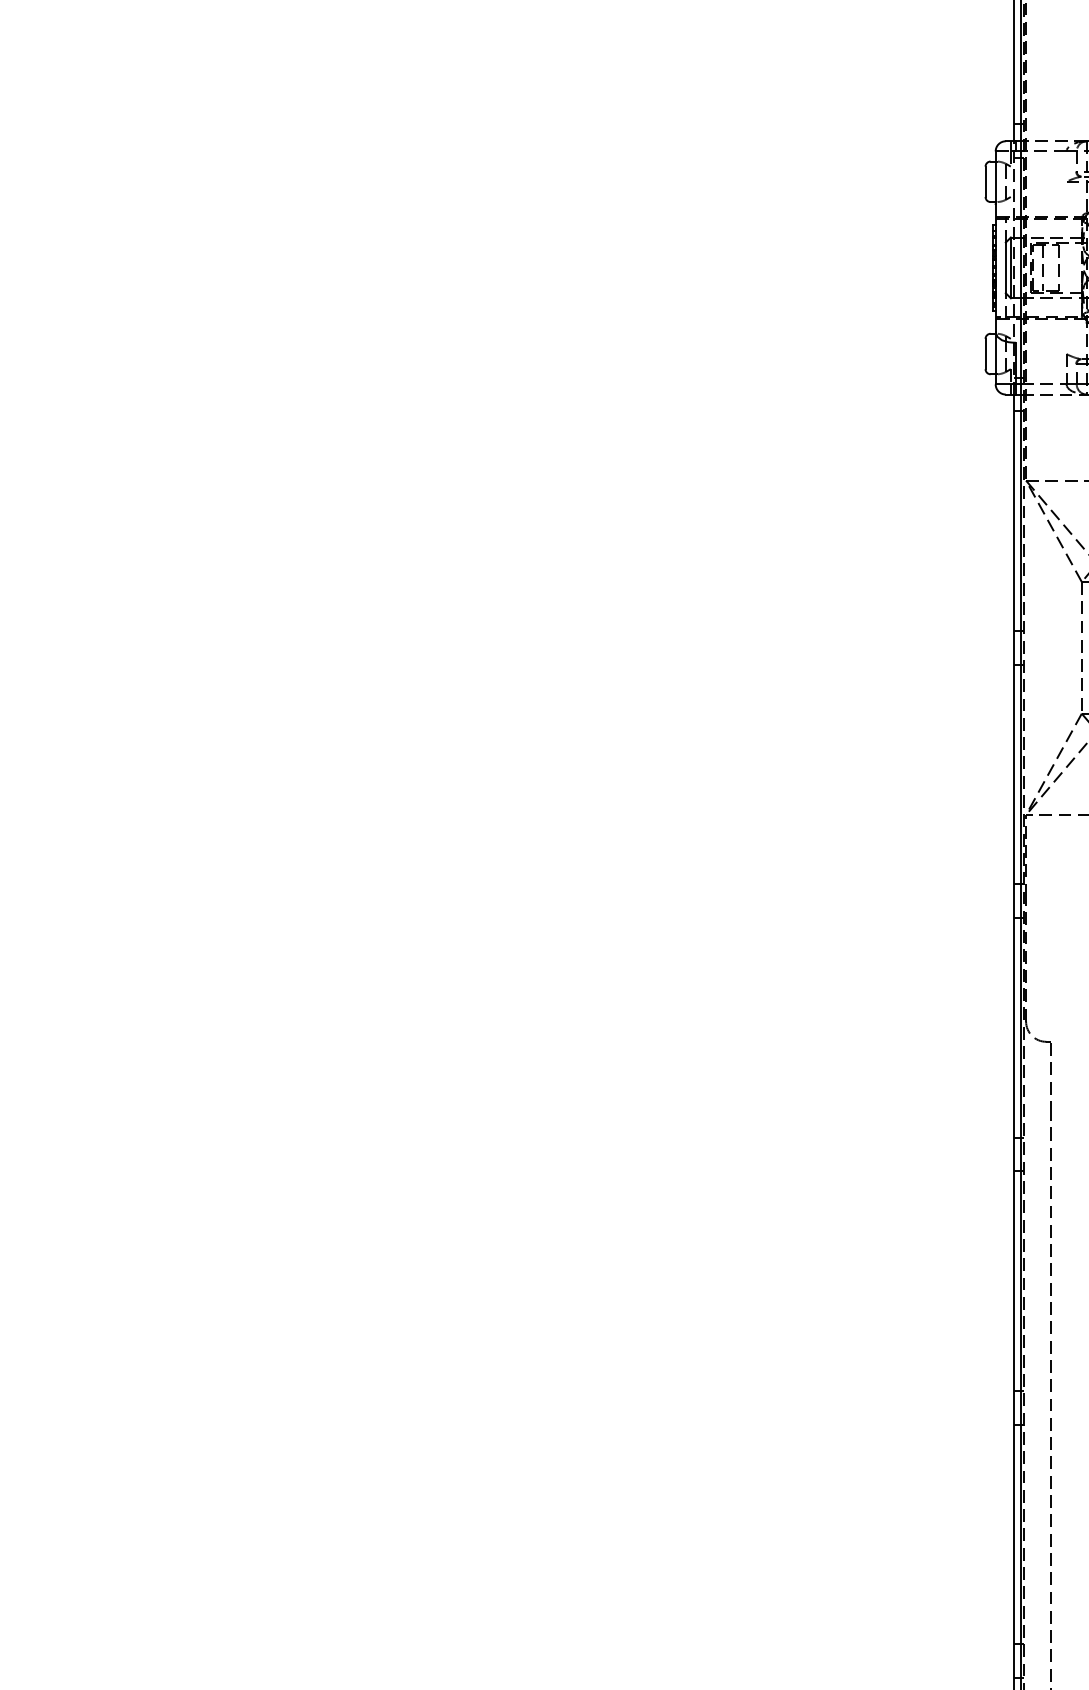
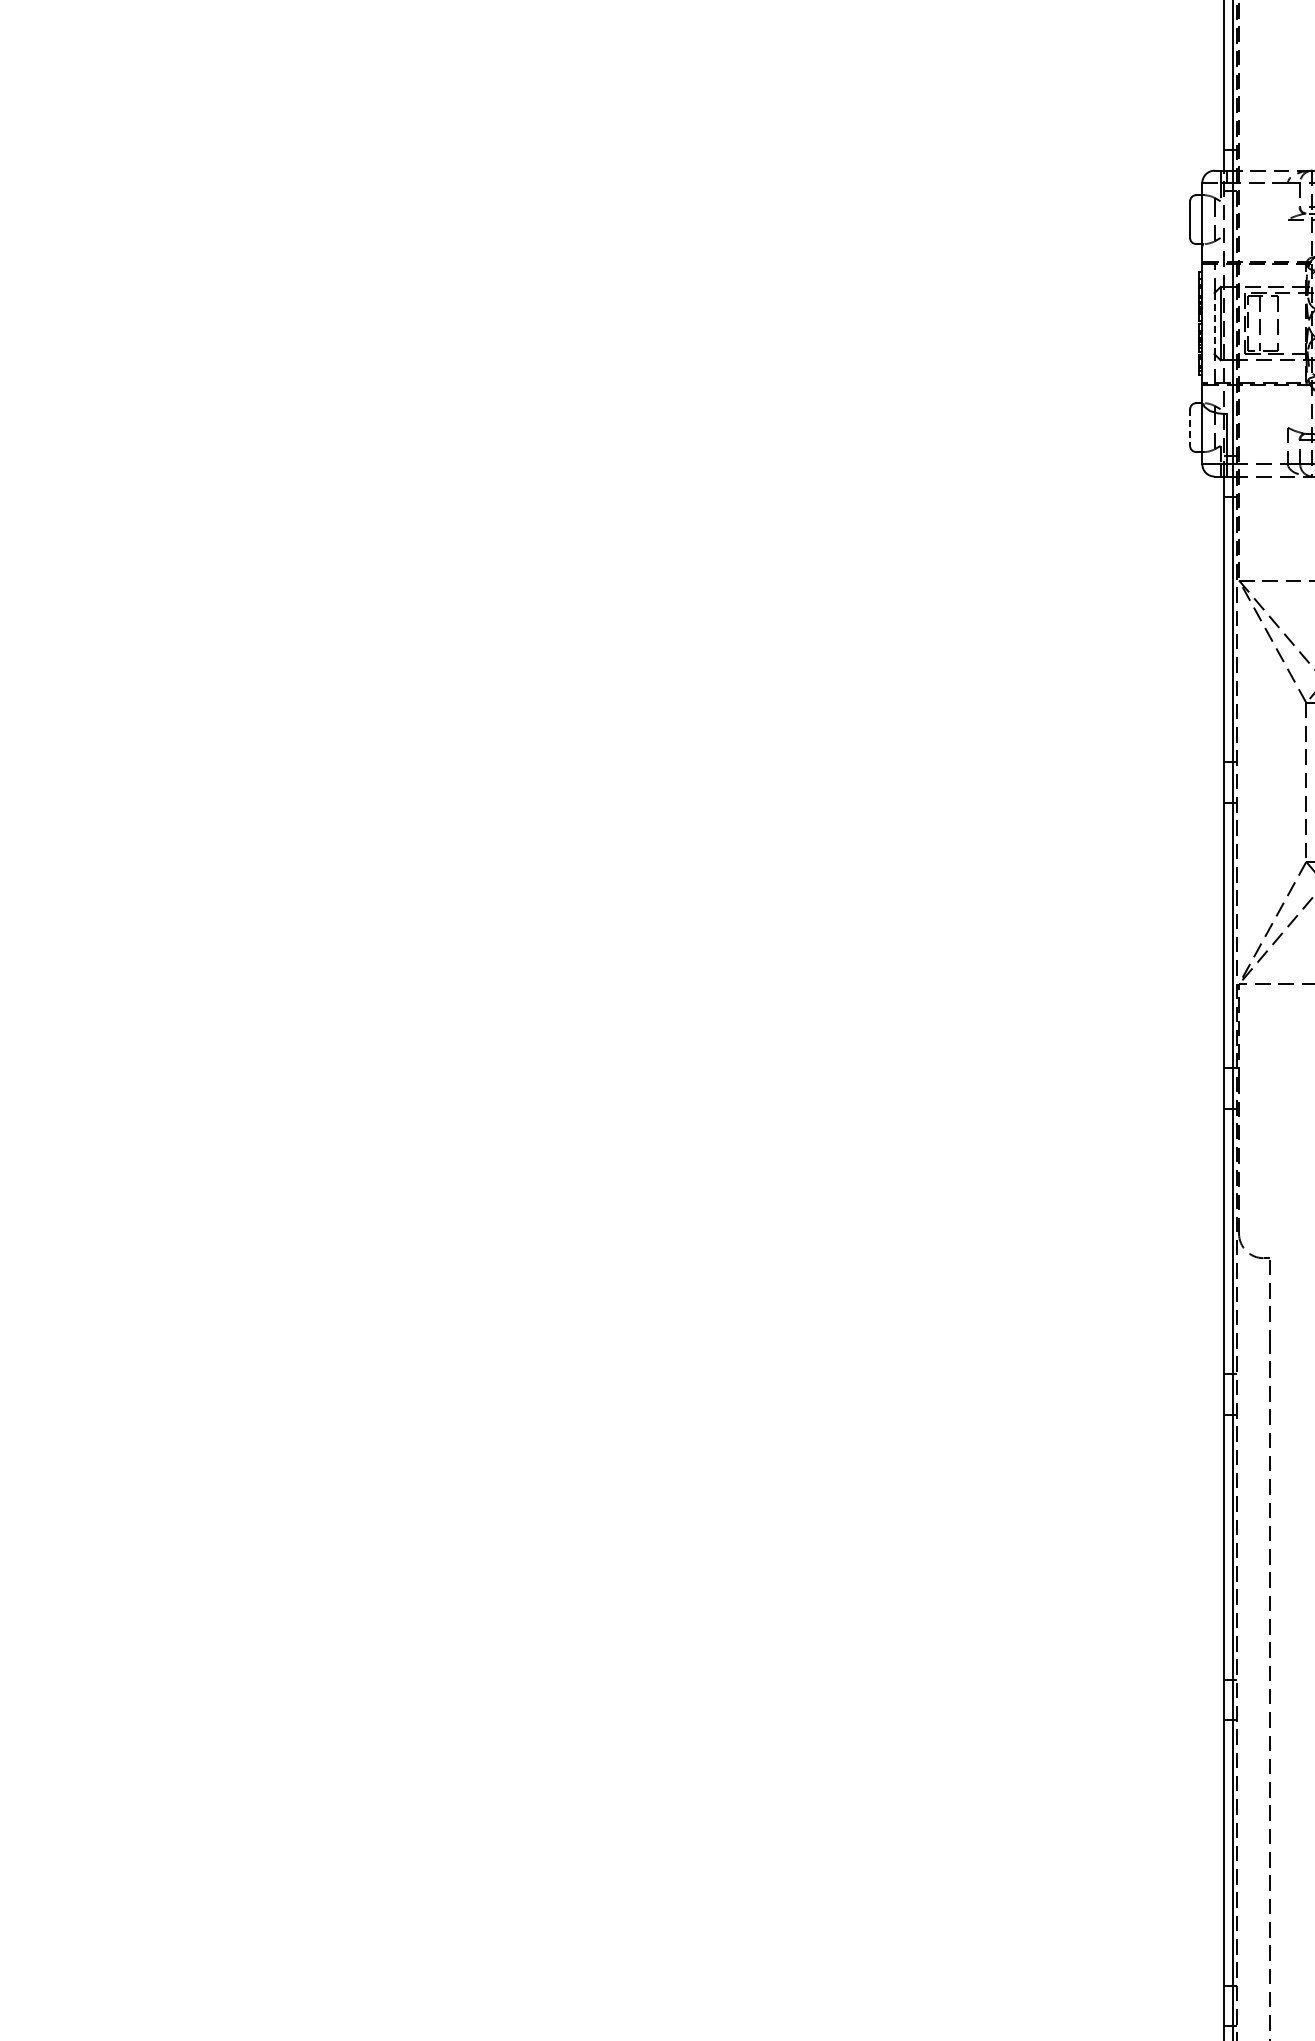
line: (1005, 267) -> (1214, 323), solid -> dashed
line: (985, 354) -> (1190, 428), solid -> dashed

